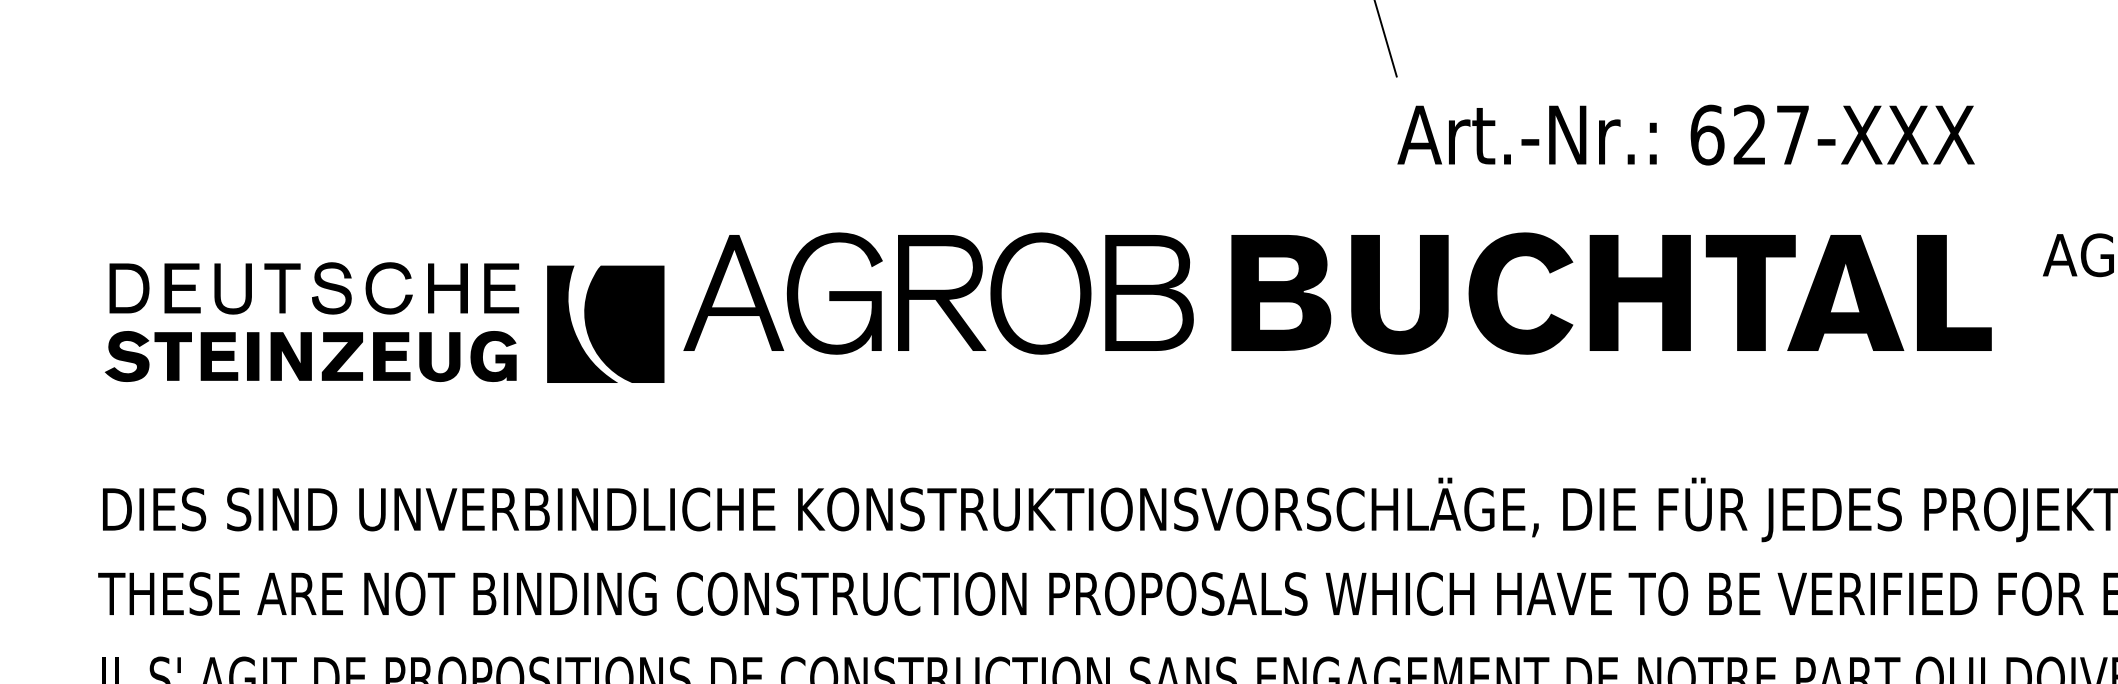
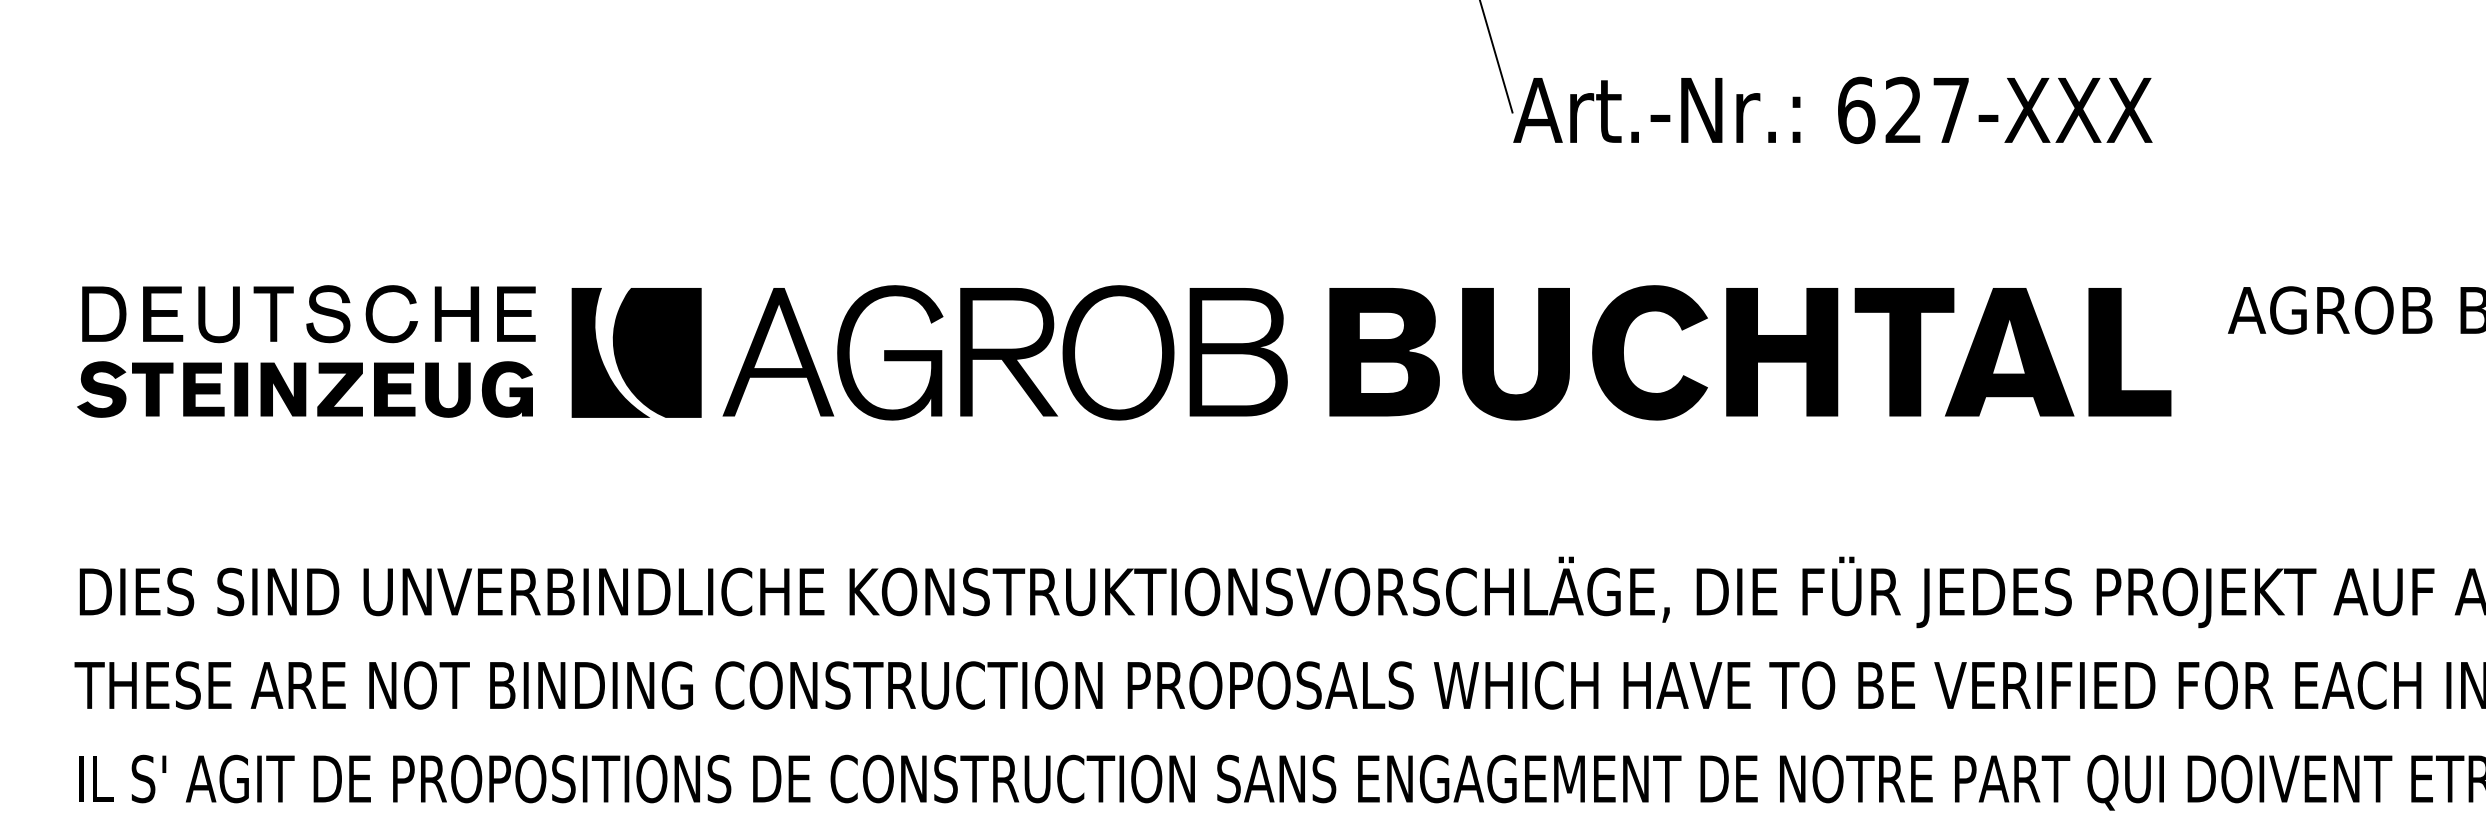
text: (1685, 135) -> (1832, 110), moved
part: (605, 323) -> (636, 352), moved
part: (311, 332) -> (305, 362), moved

